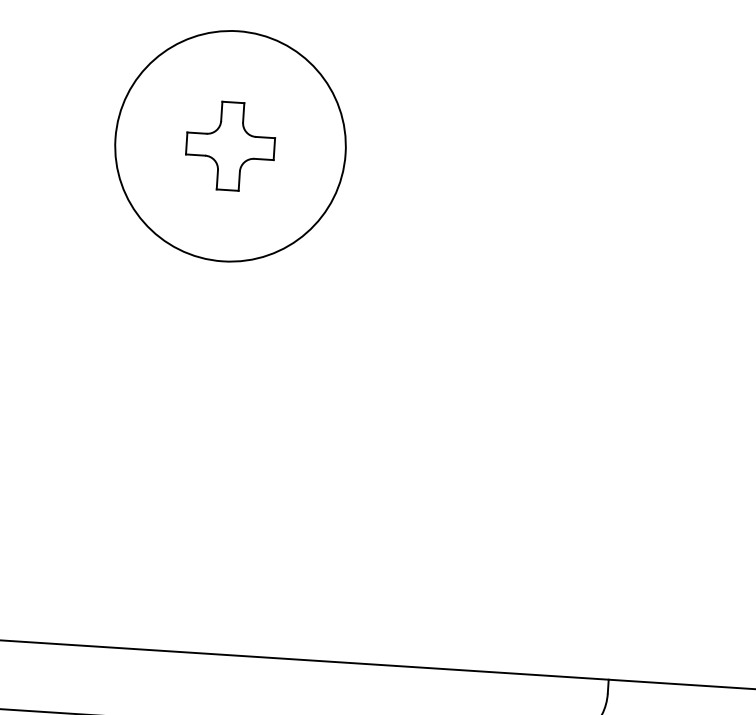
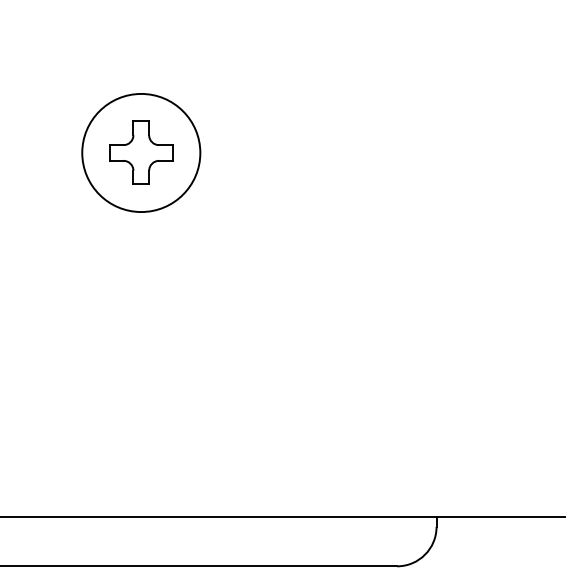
circle: (230, 145) -> (141, 152), size x0.71

